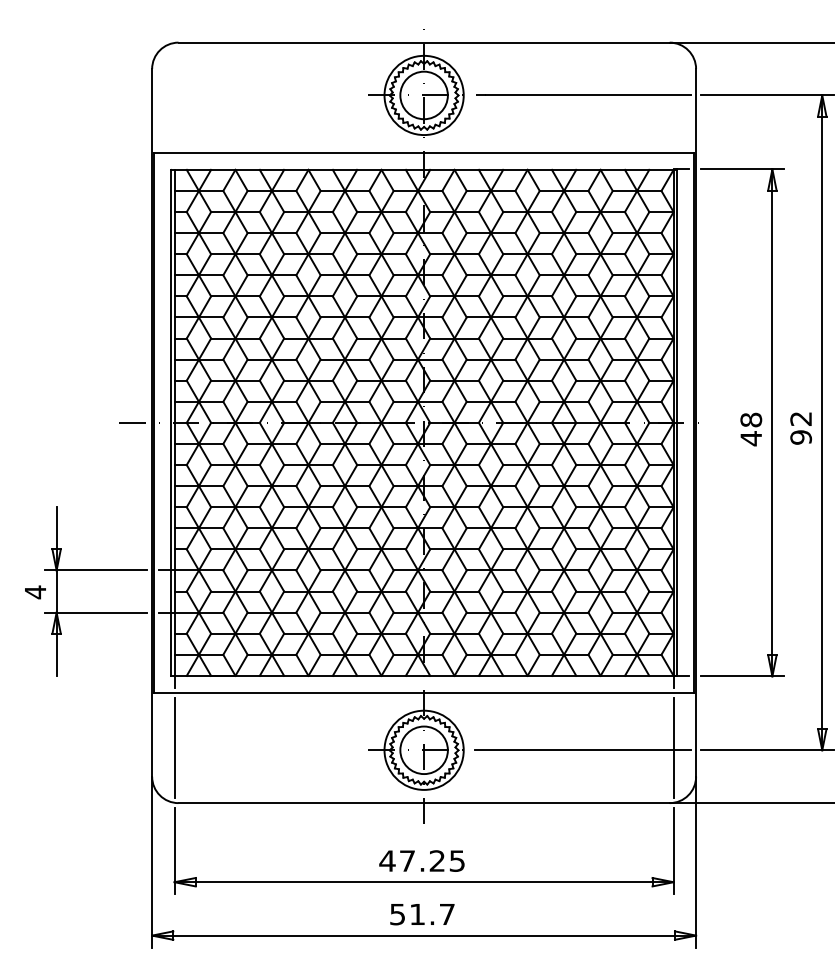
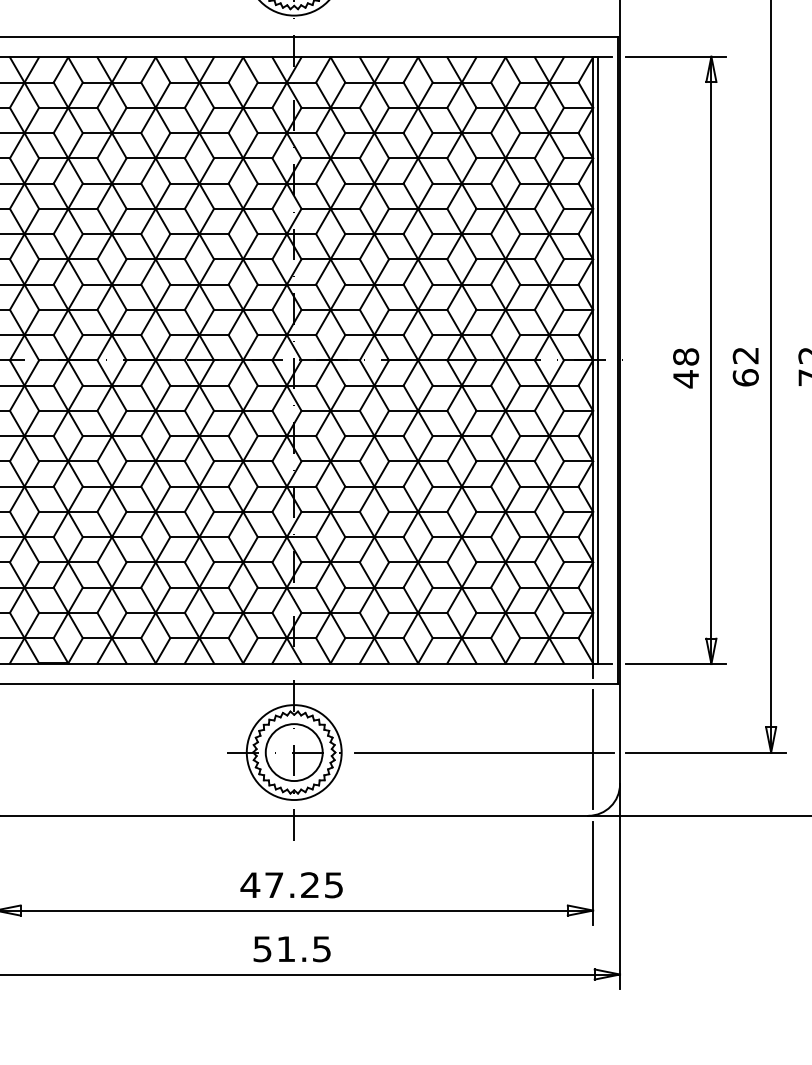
text: (801, 437) -> (746, 377), 92 -> 62
text: (446, 914) -> (321, 949), 51.7 -> 51.5

